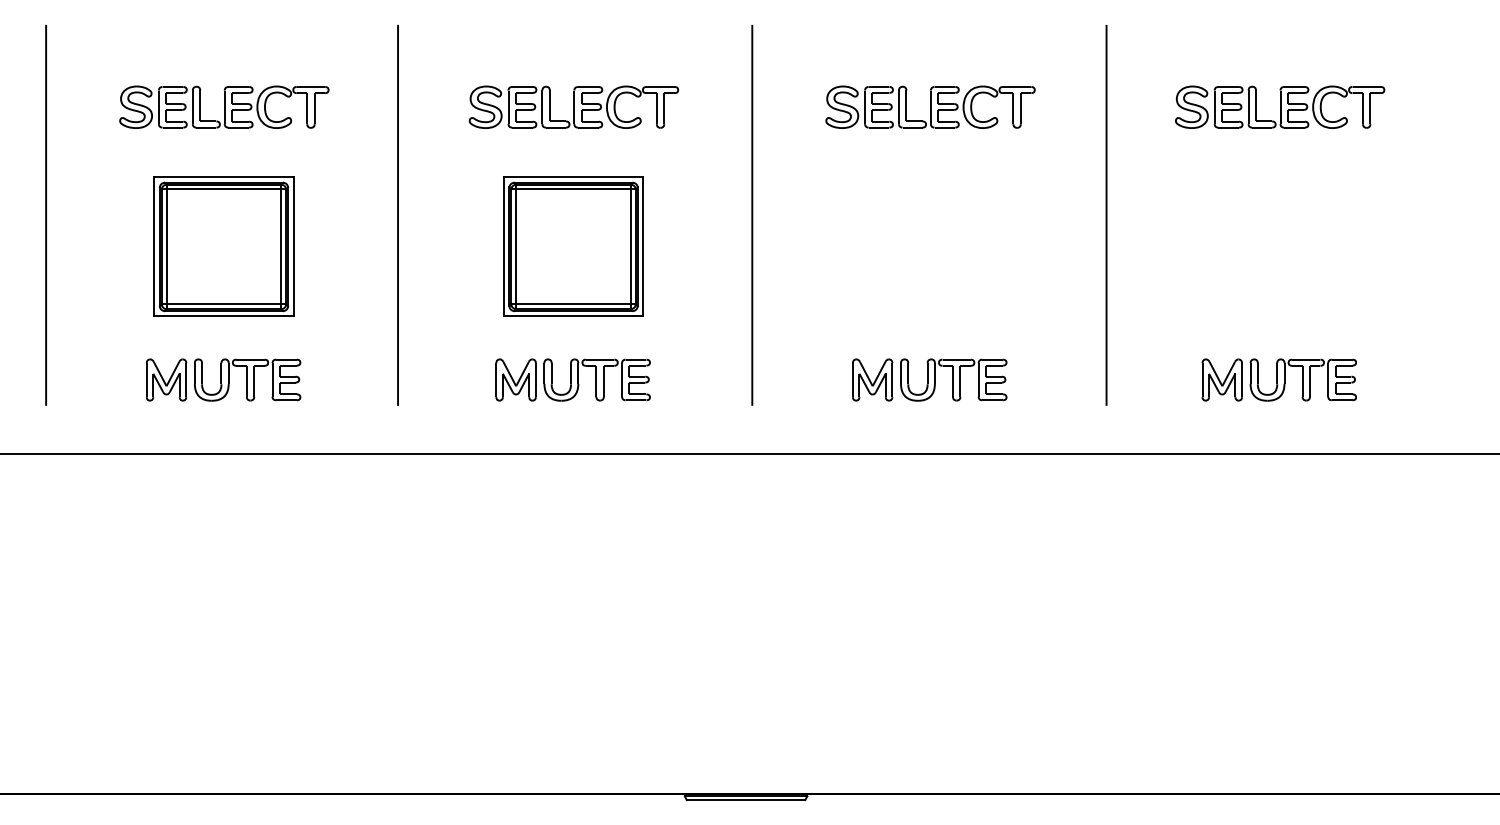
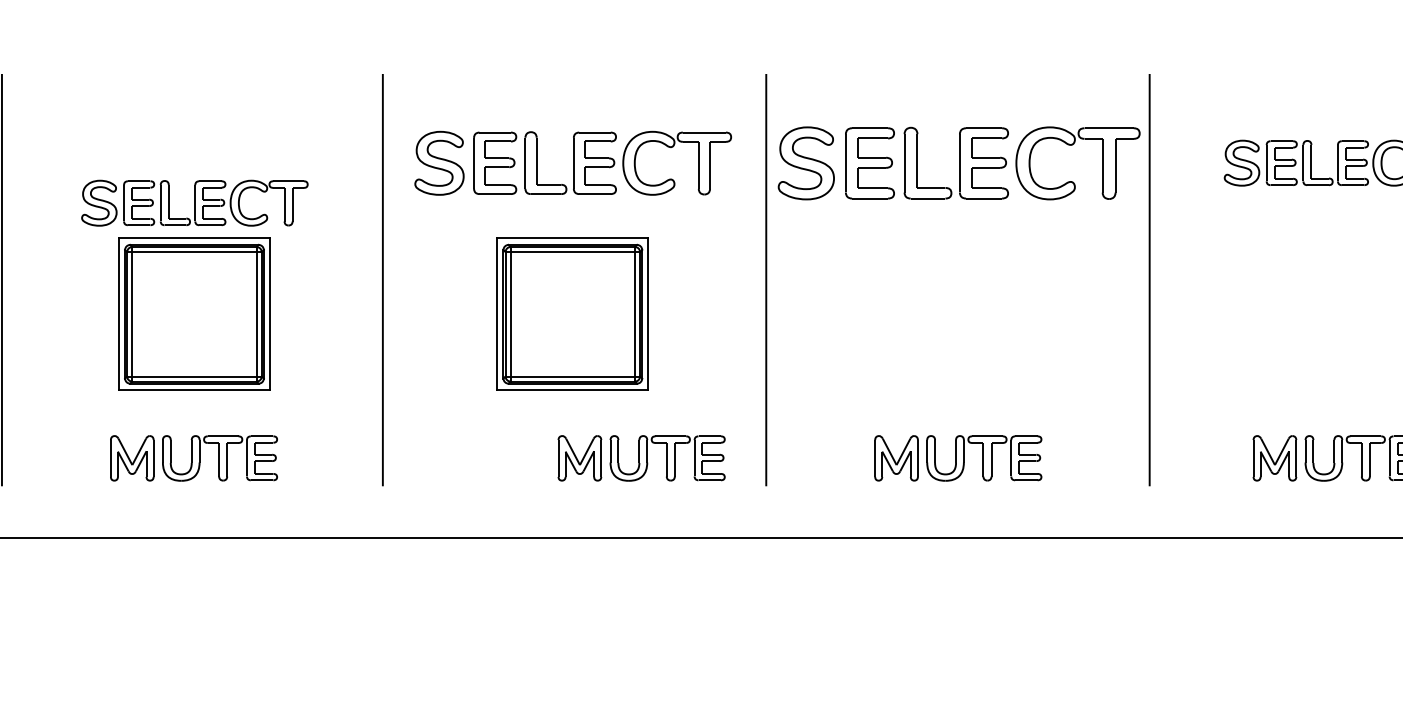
part: (224, 106) -> (195, 202), moved
part: (573, 106) -> (572, 162), size x1.4
part: (930, 106) -> (959, 162), size x1.6
part: (572, 379) -> (640, 457), moved

